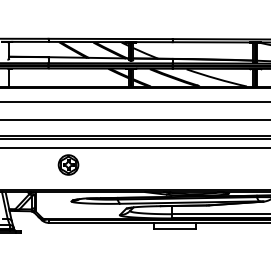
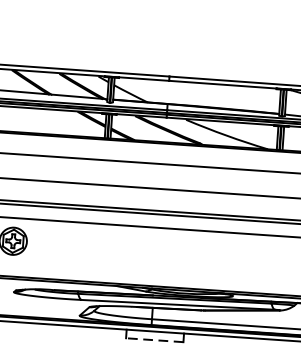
line: (174, 229) -> (154, 340), solid -> dashed

